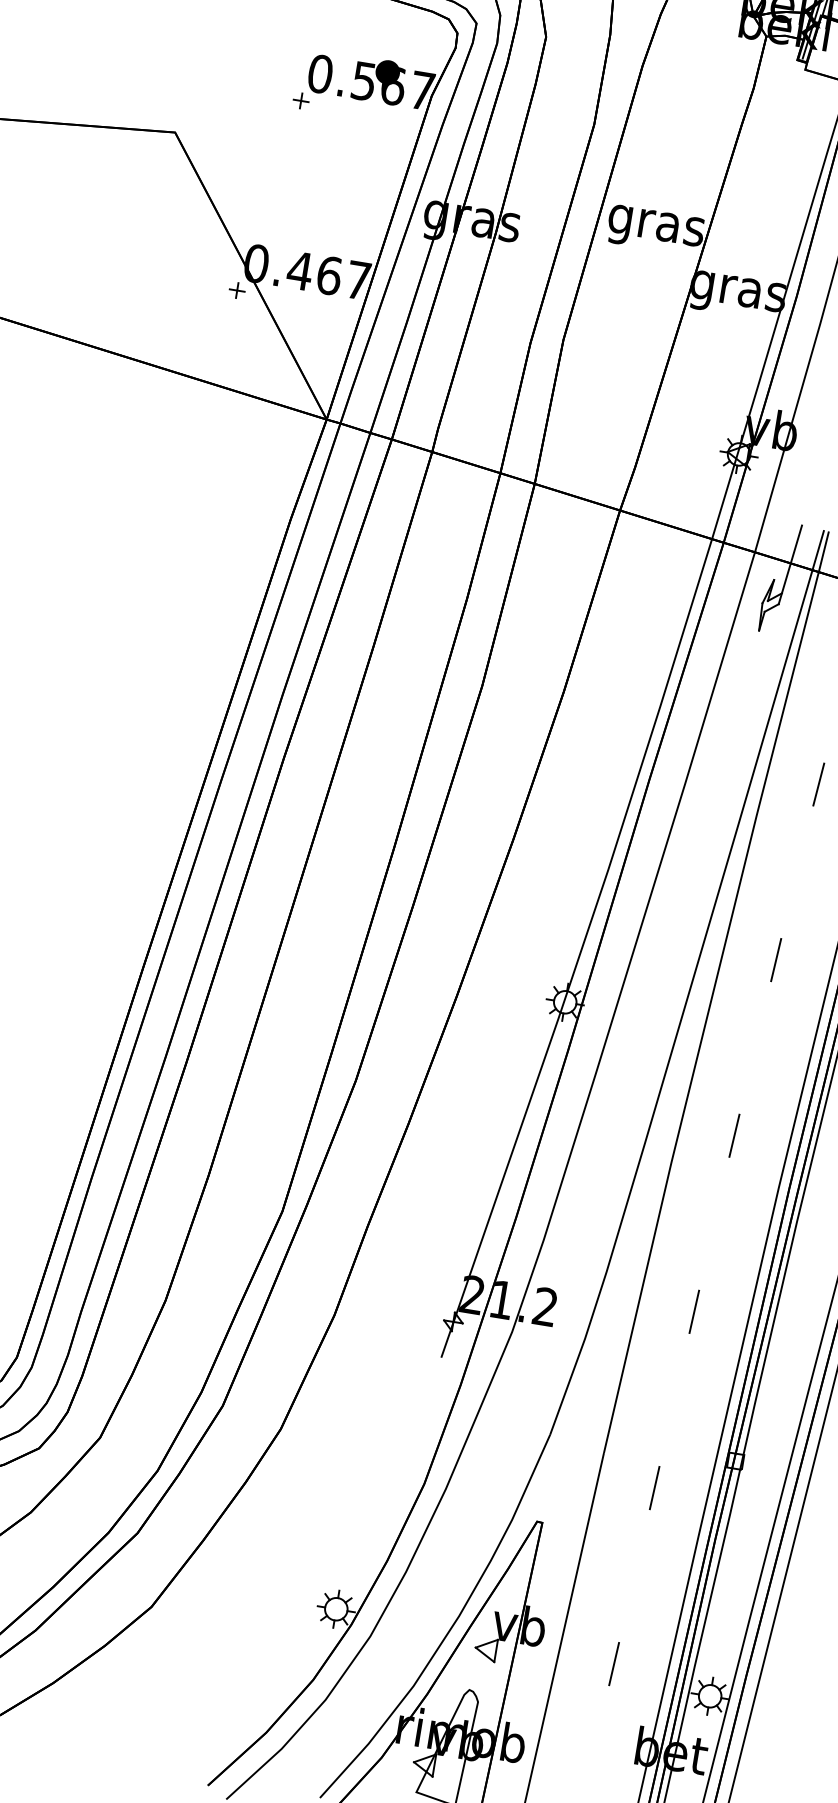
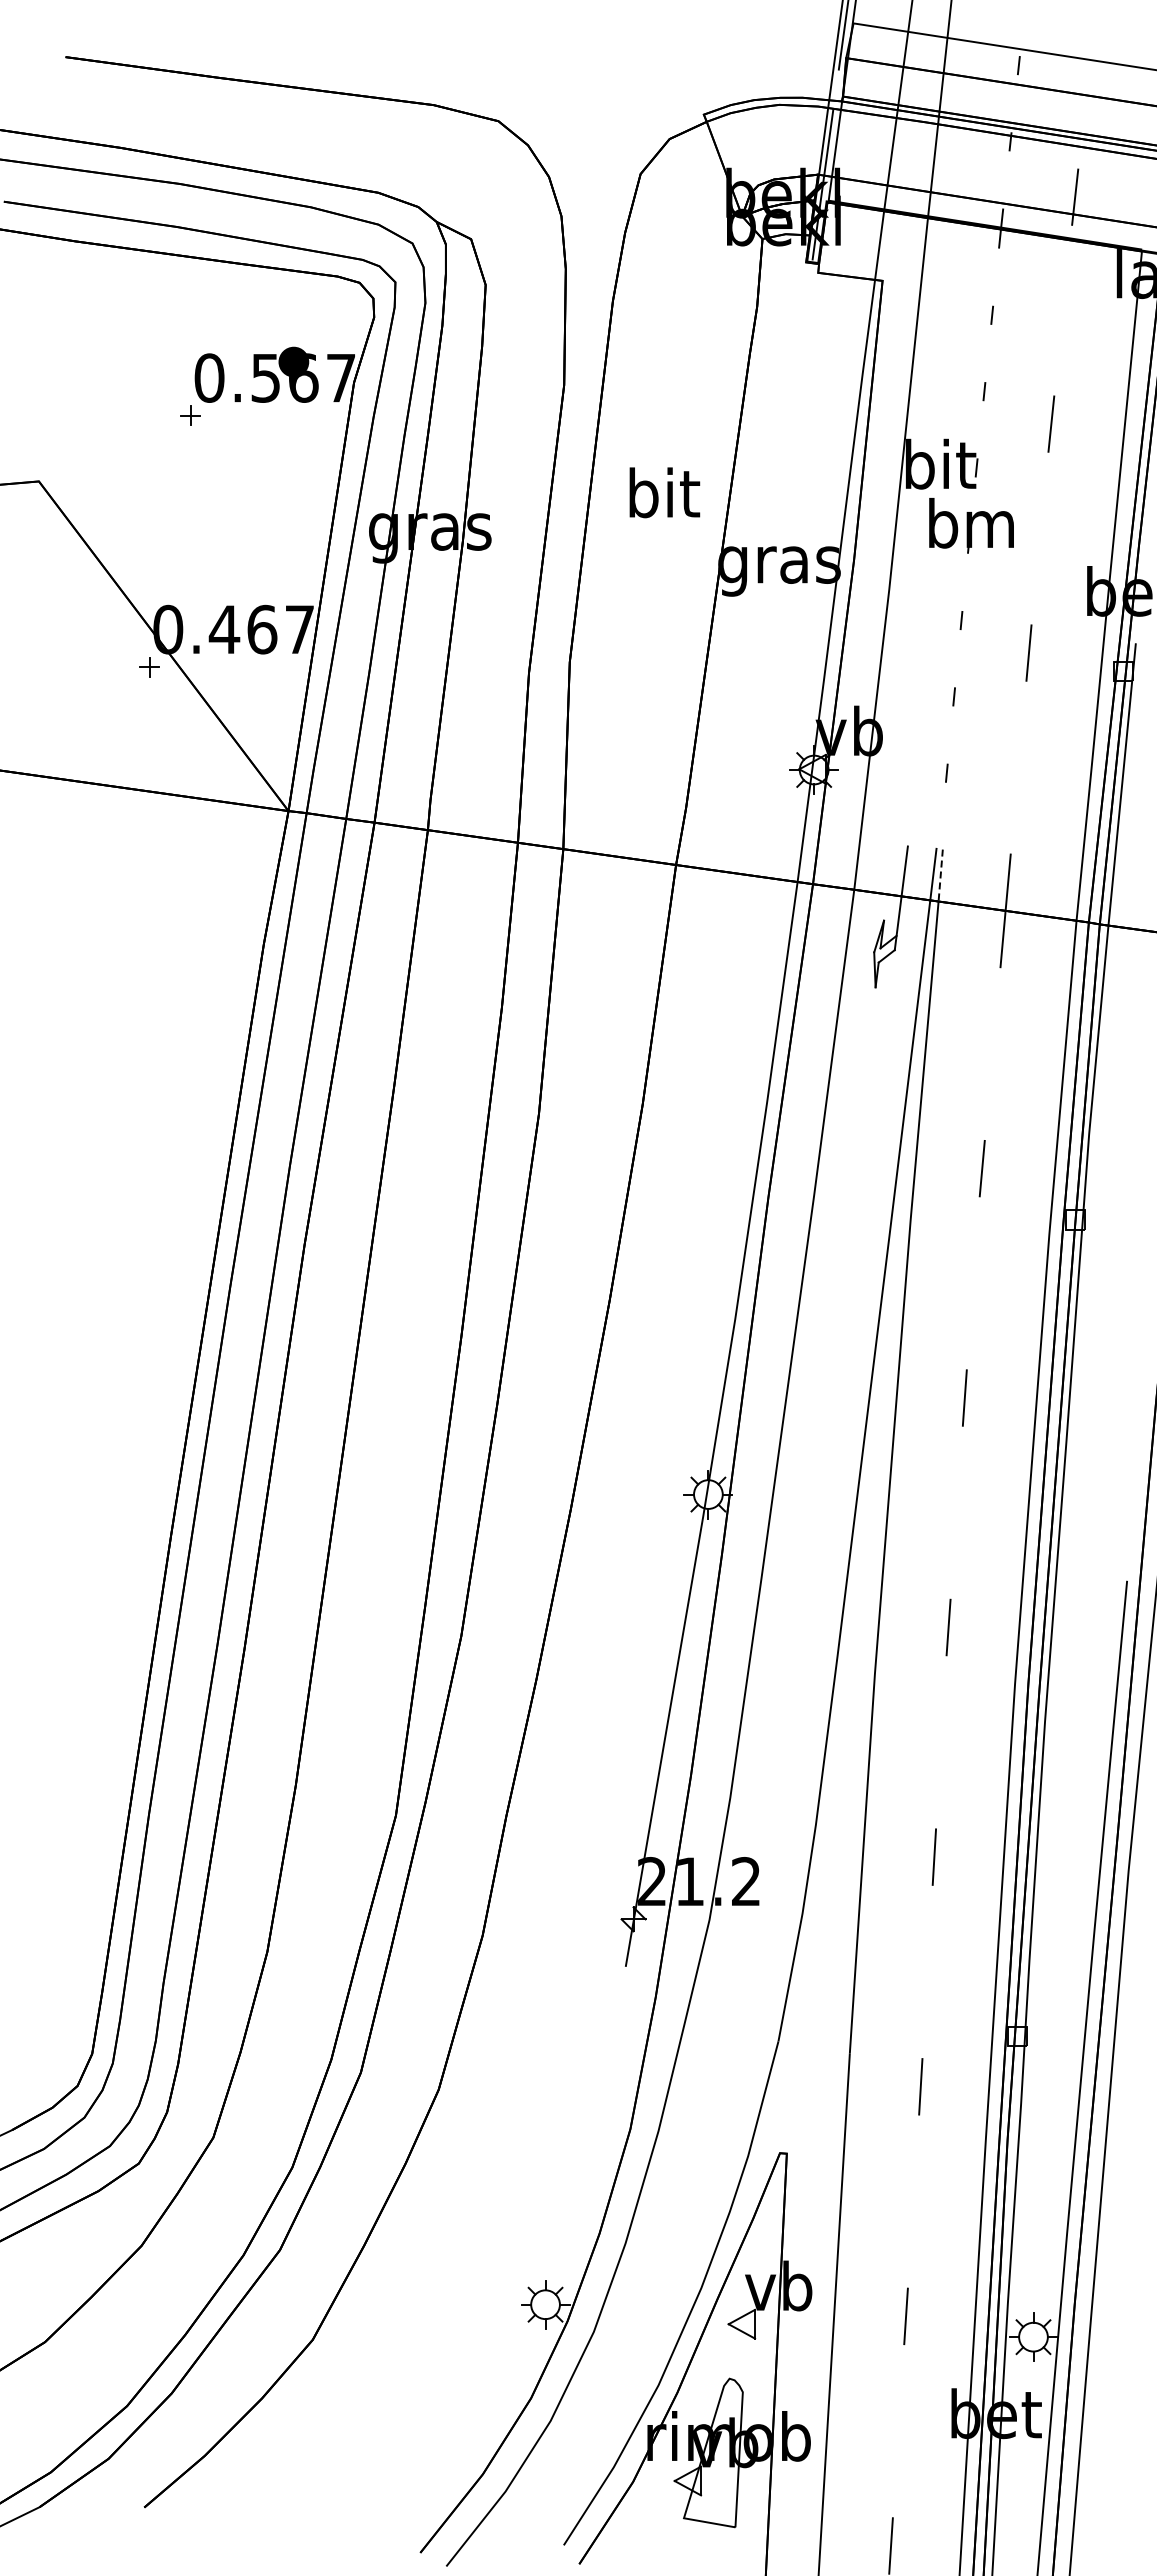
text: (656, 224) -> (662, 498), gras -> bit
line: (823, 552) -> (940, 876), solid -> dashed

